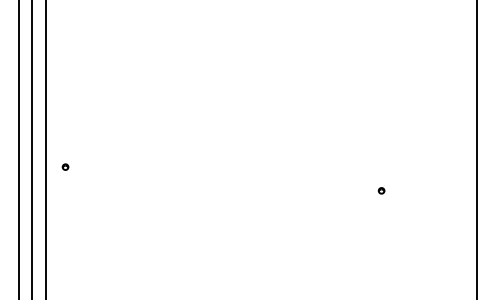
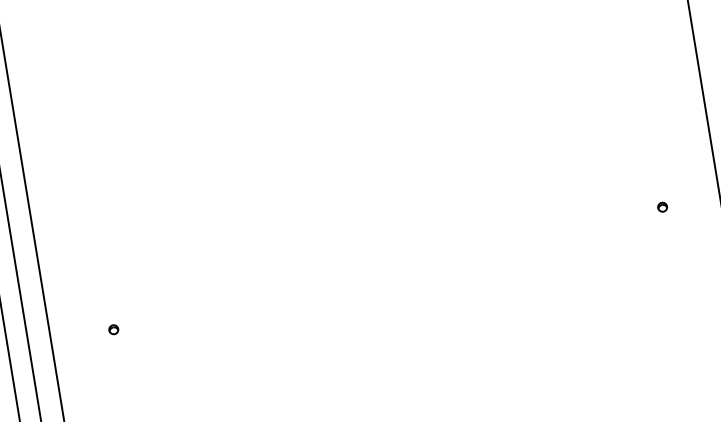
part: (65, 166) -> (113, 328), moved
part: (381, 190) -> (662, 206), moved

